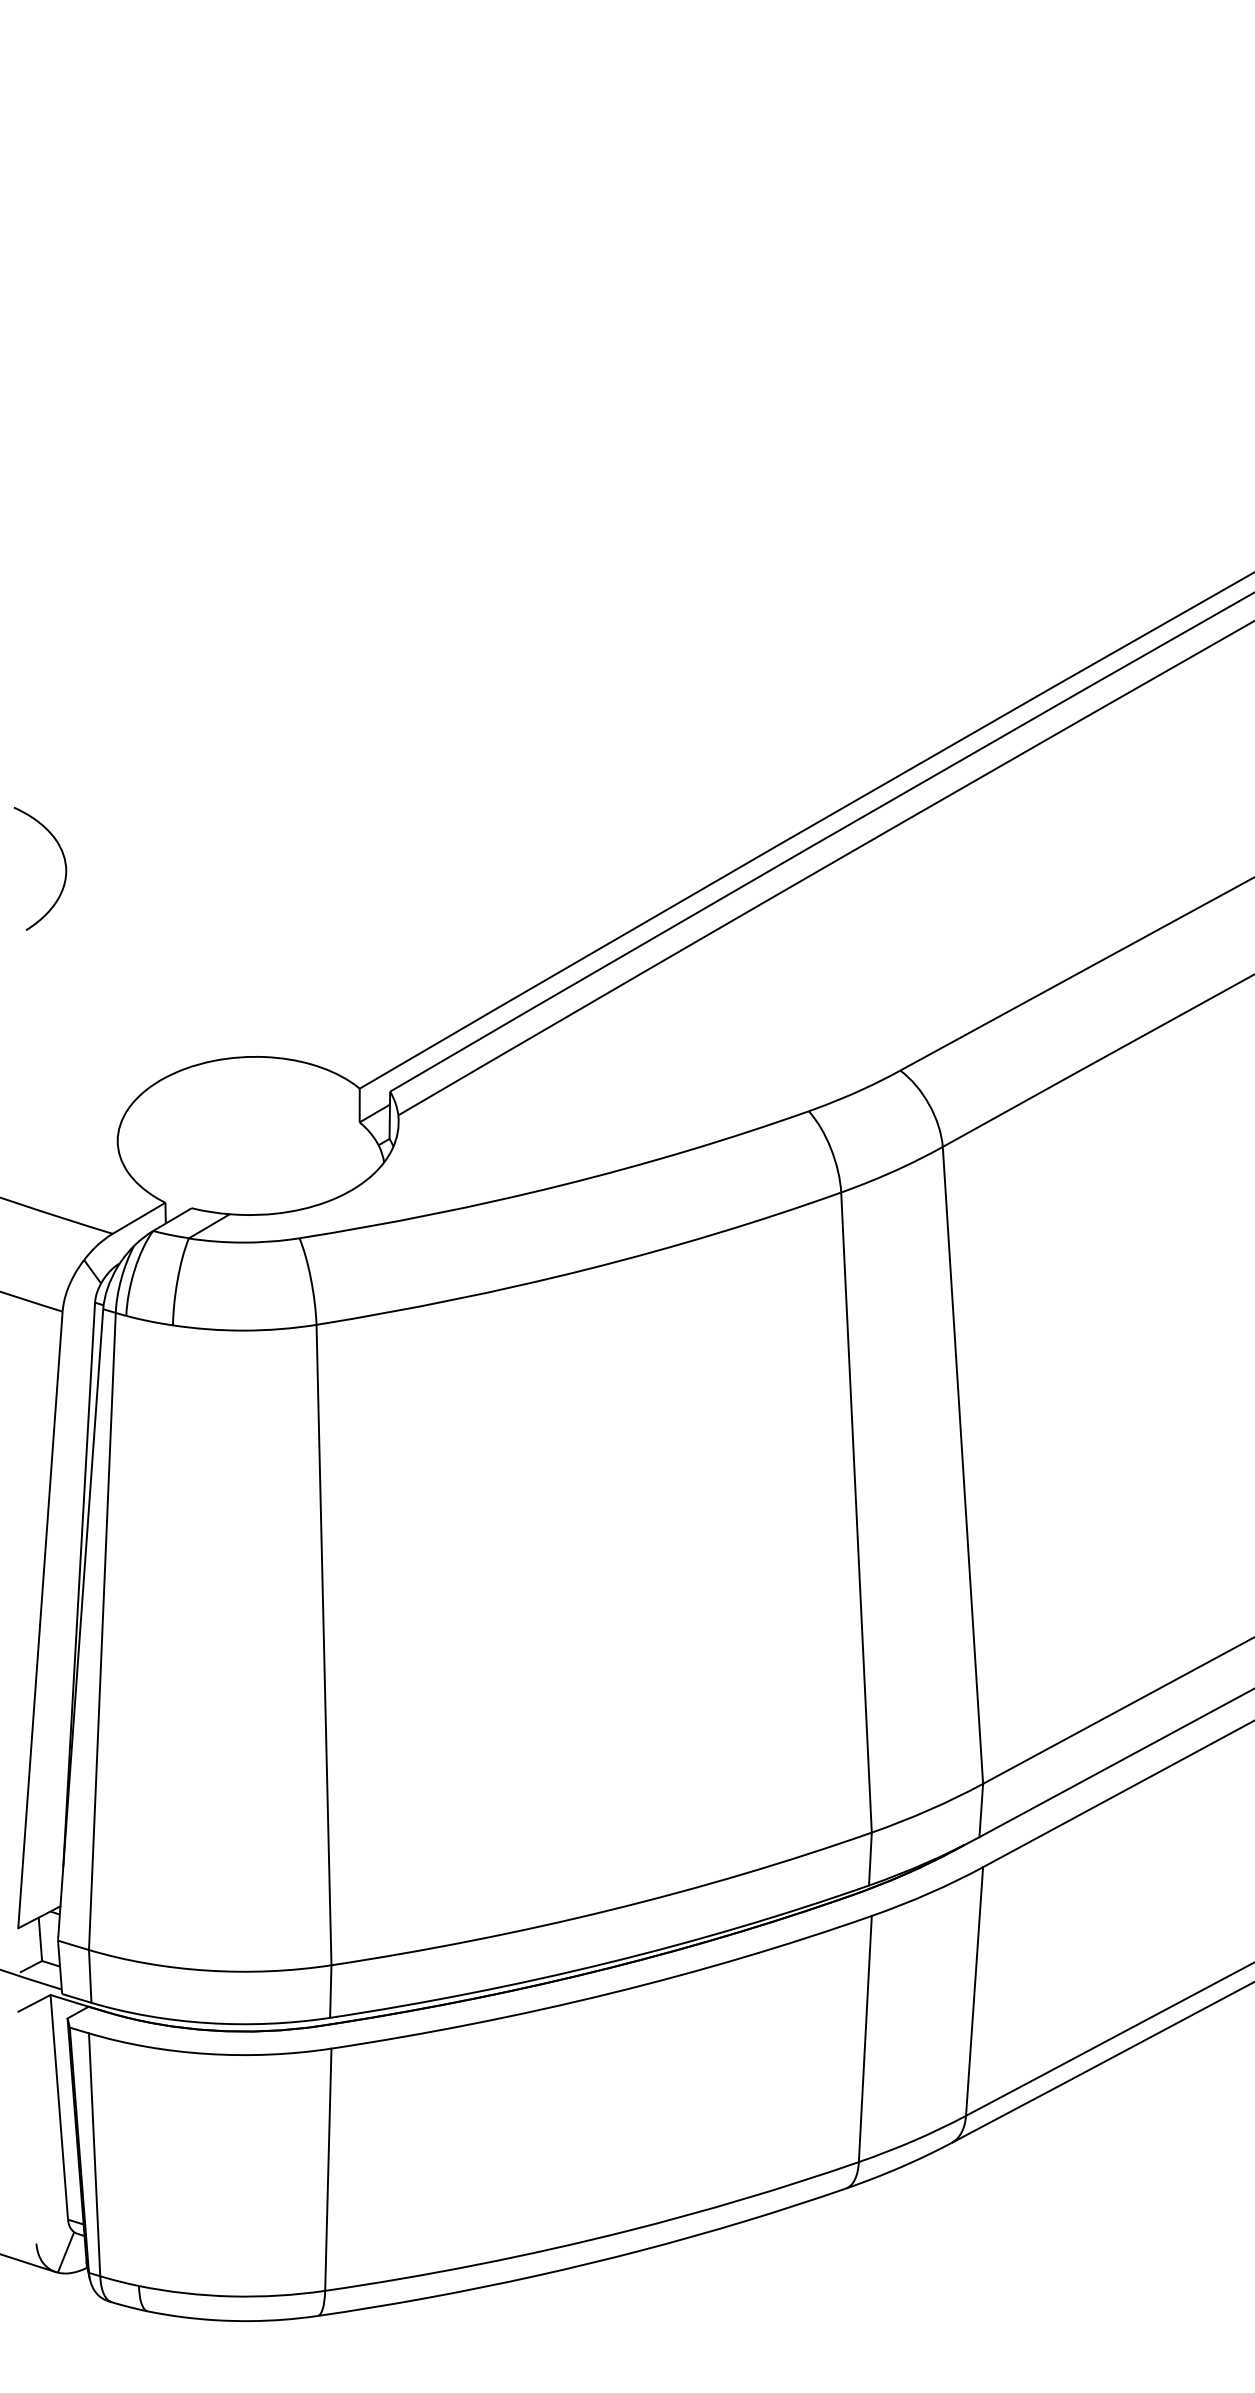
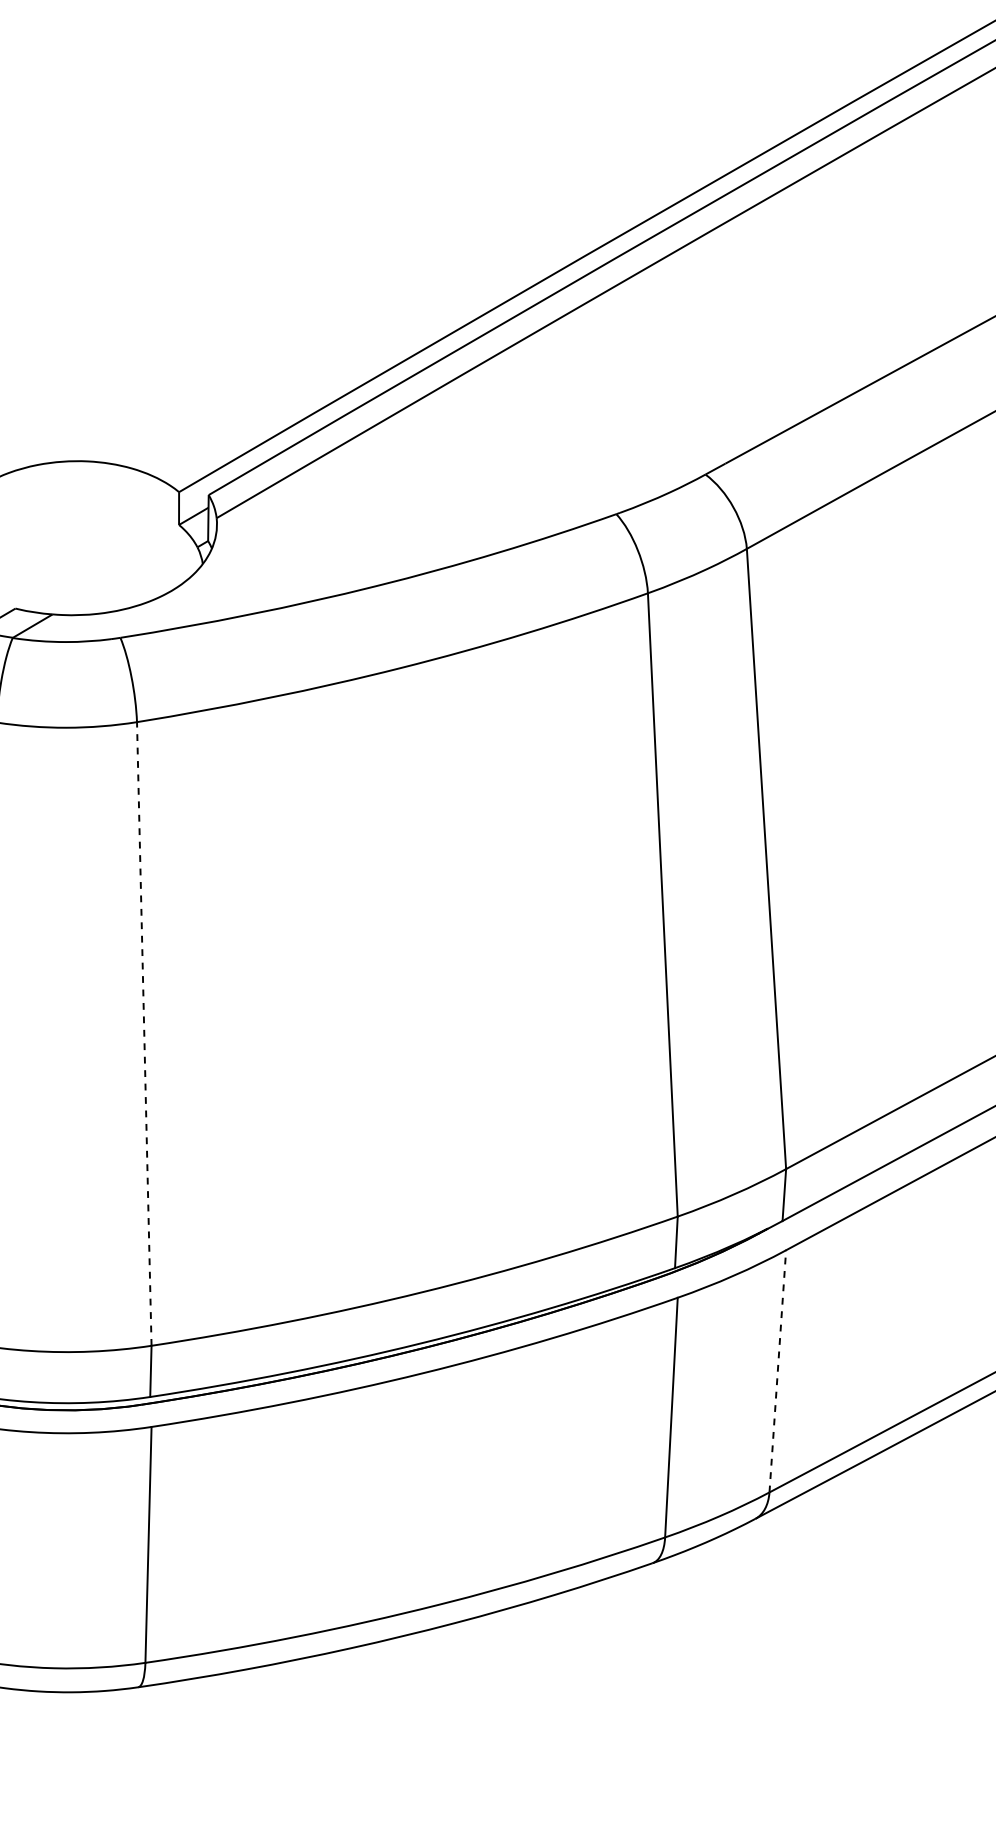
line: (324, 1644) -> (144, 1033), solid -> dashed
line: (974, 1991) -> (777, 1371), solid -> dashed

